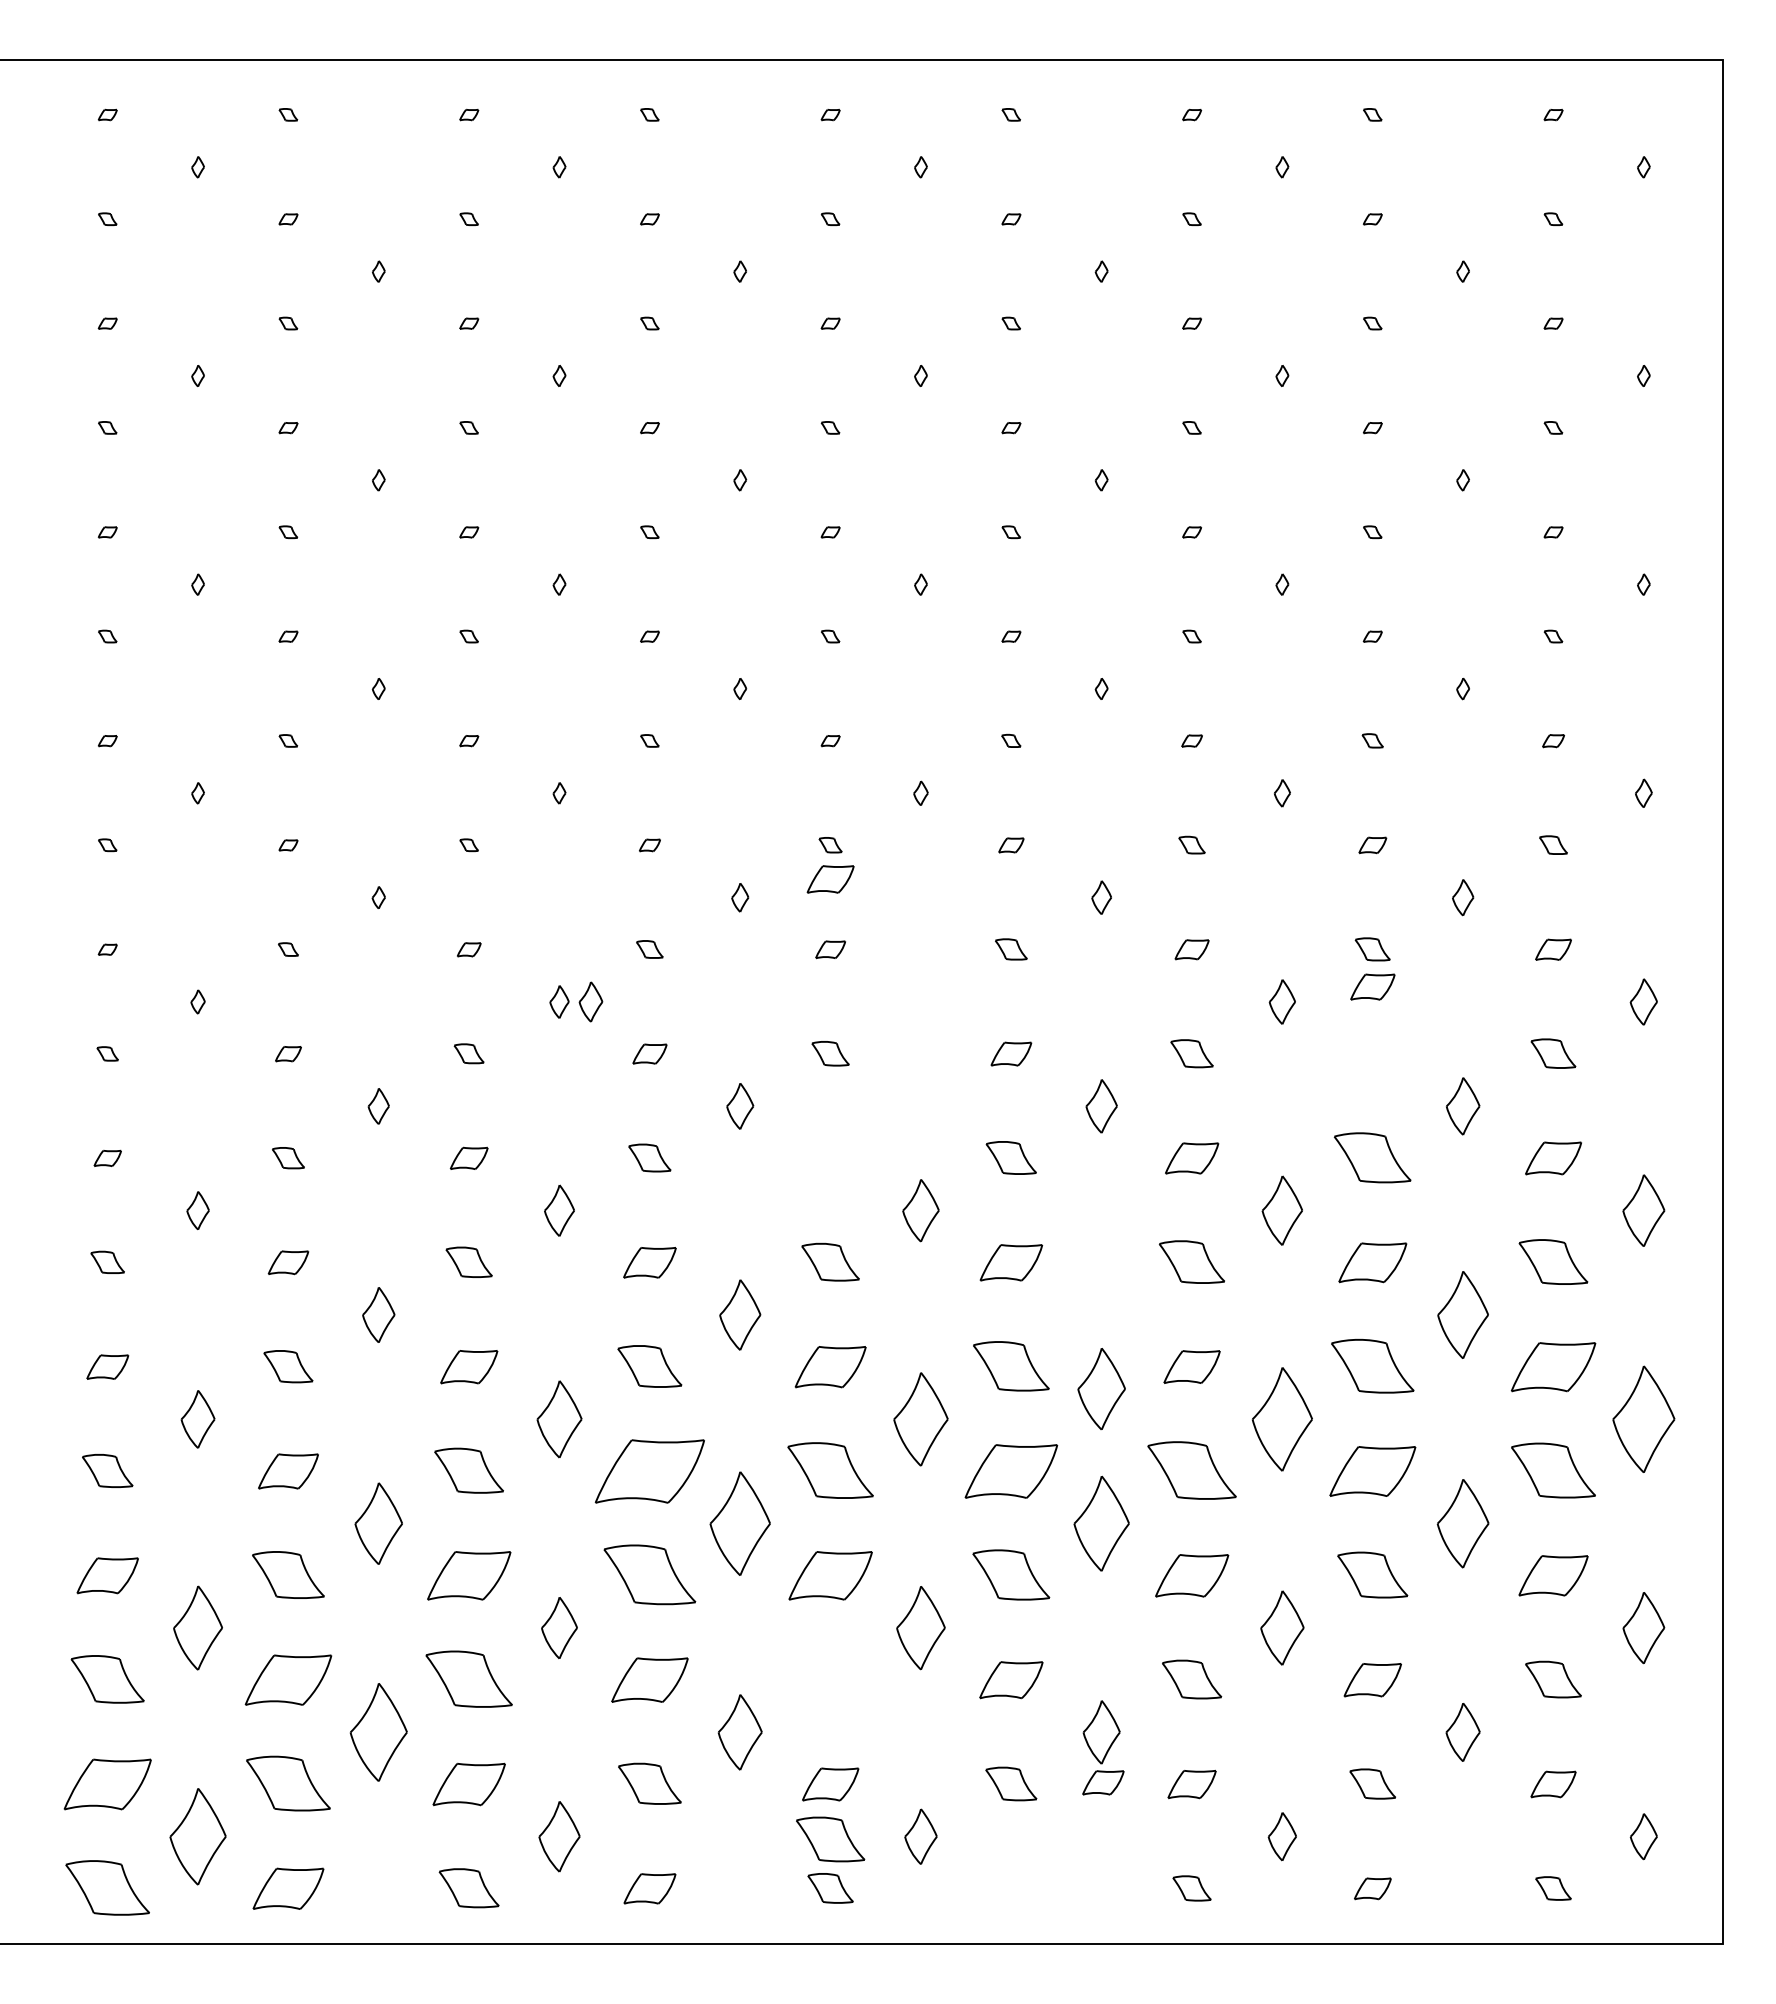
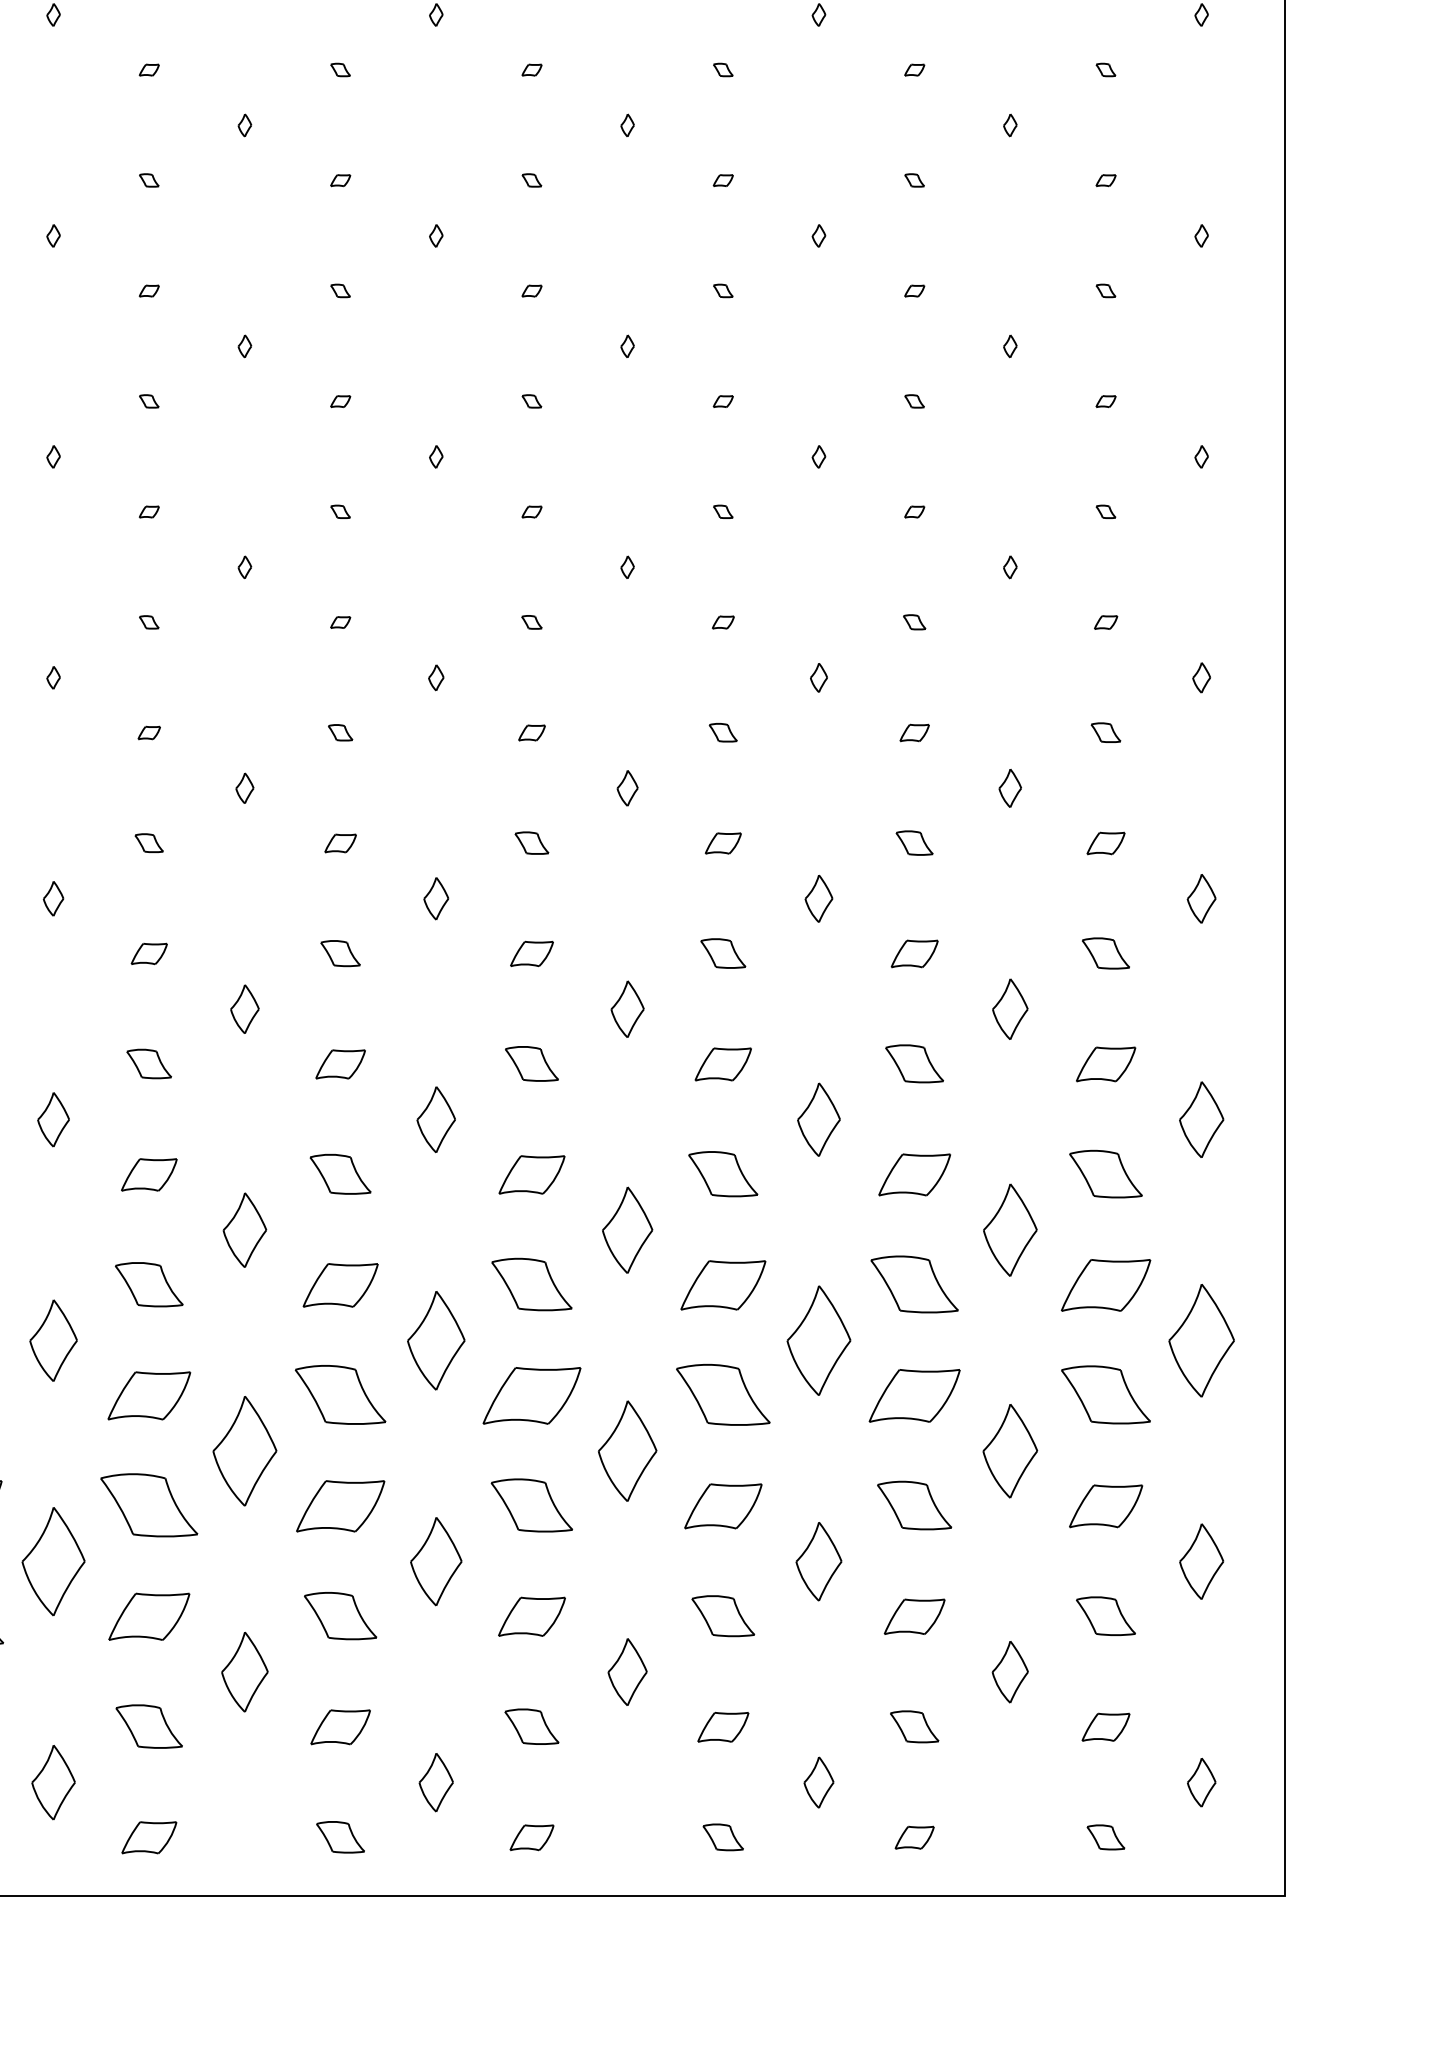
part: (830, 879) -> (340, 1064), moved
part: (1372, 986) -> (914, 953), moved
part: (590, 1001) -> (435, 898), moved
part: (1372, 1157) -> (914, 1063), size x0.71
part: (1191, 1366) -> (722, 1284), size x1.43
part: (1101, 1388) -> (627, 1229), moved
part: (649, 1471) -> (148, 1395), size x0.71
part: (559, 1627) -> (53, 1561), size x1.67
part: (1103, 1782) -> (532, 1837), moved
part: (830, 1839) -> (340, 1616), moved

